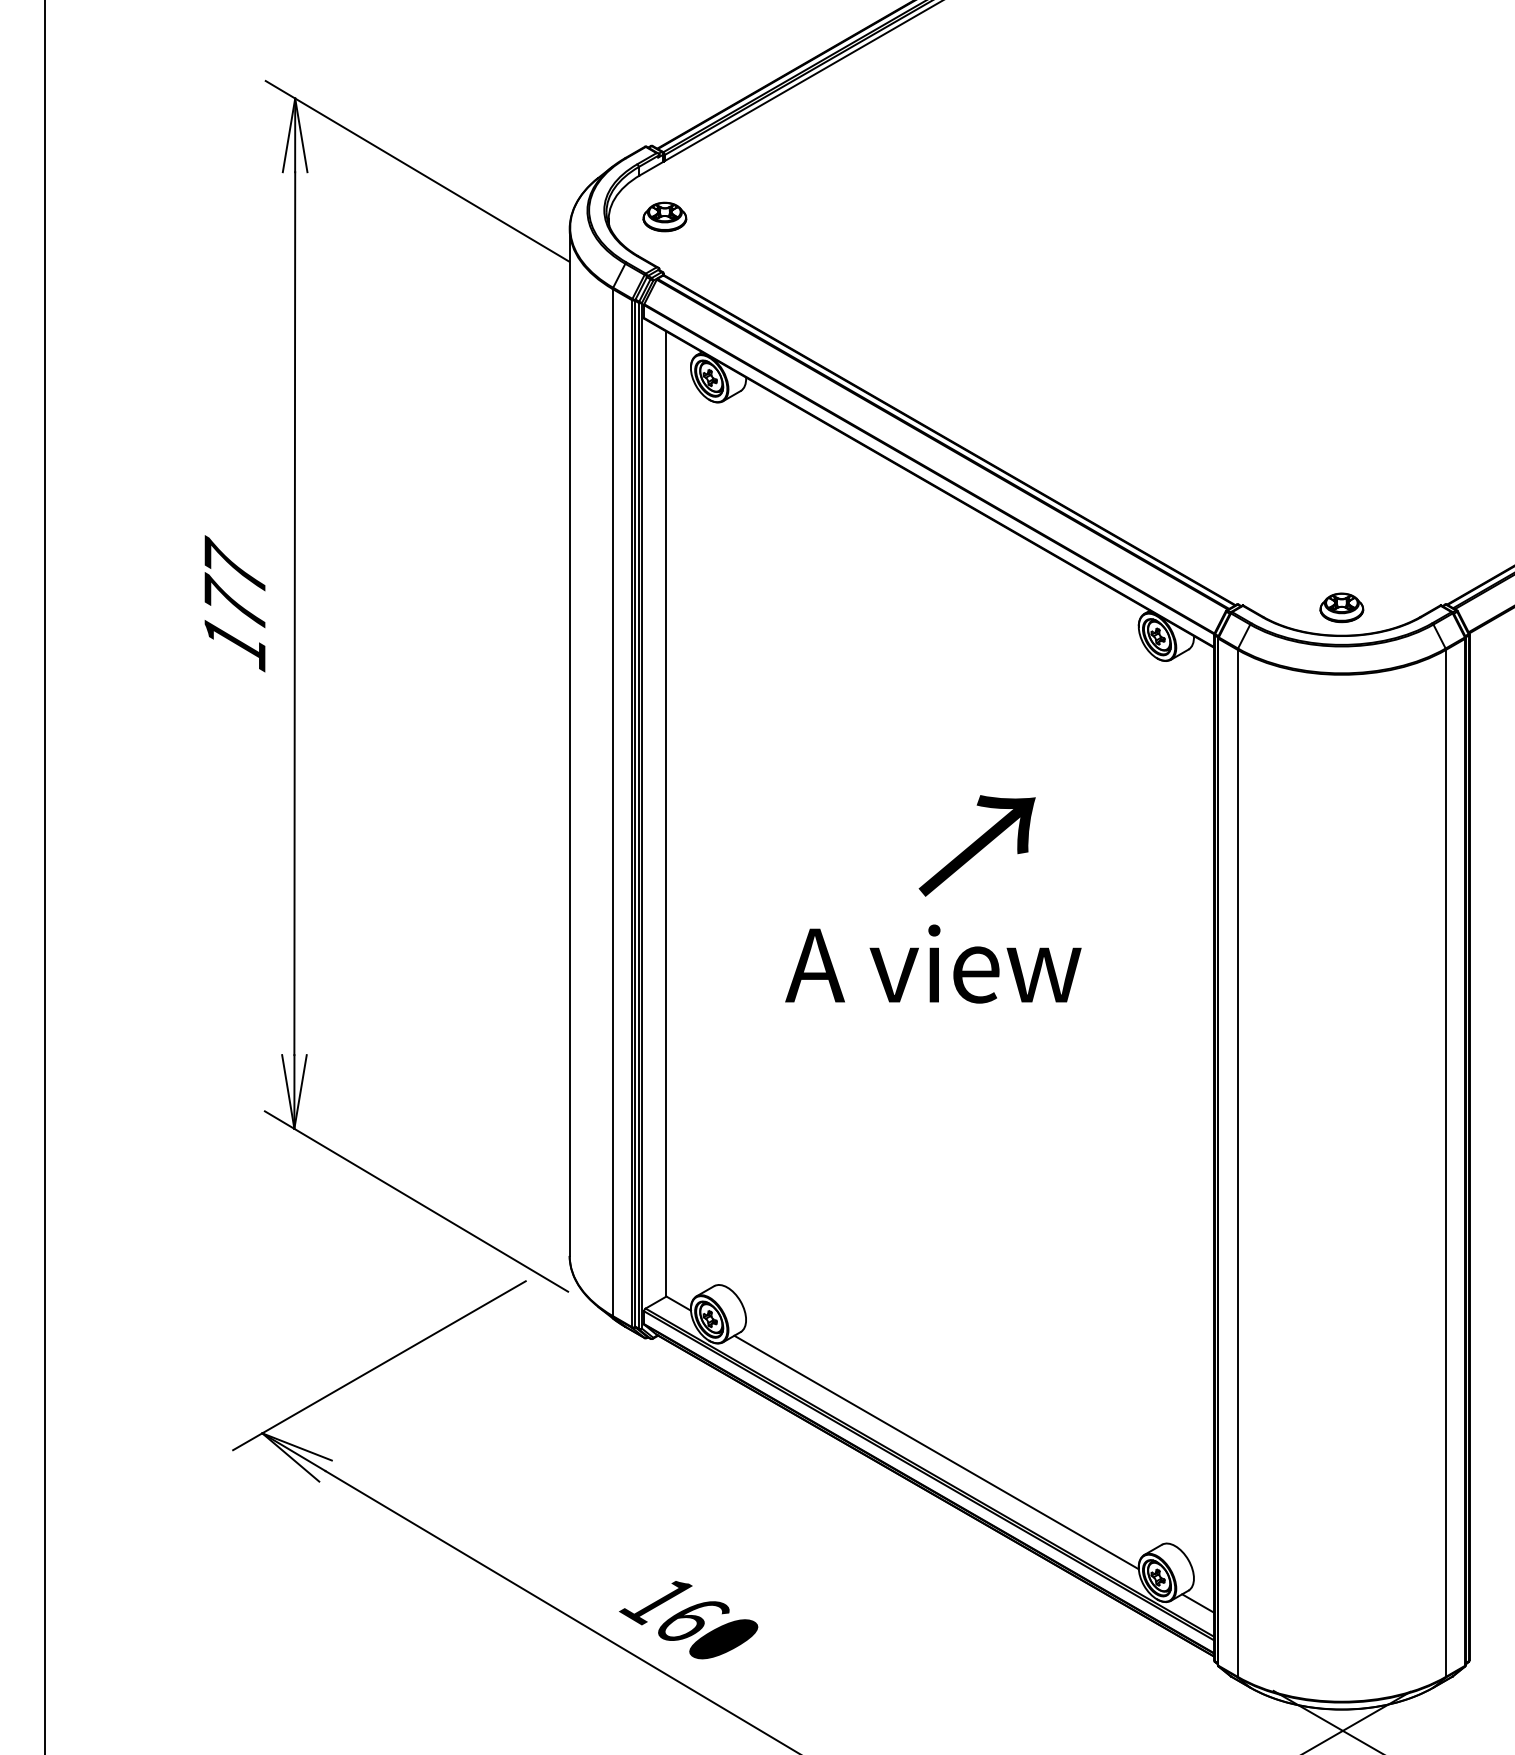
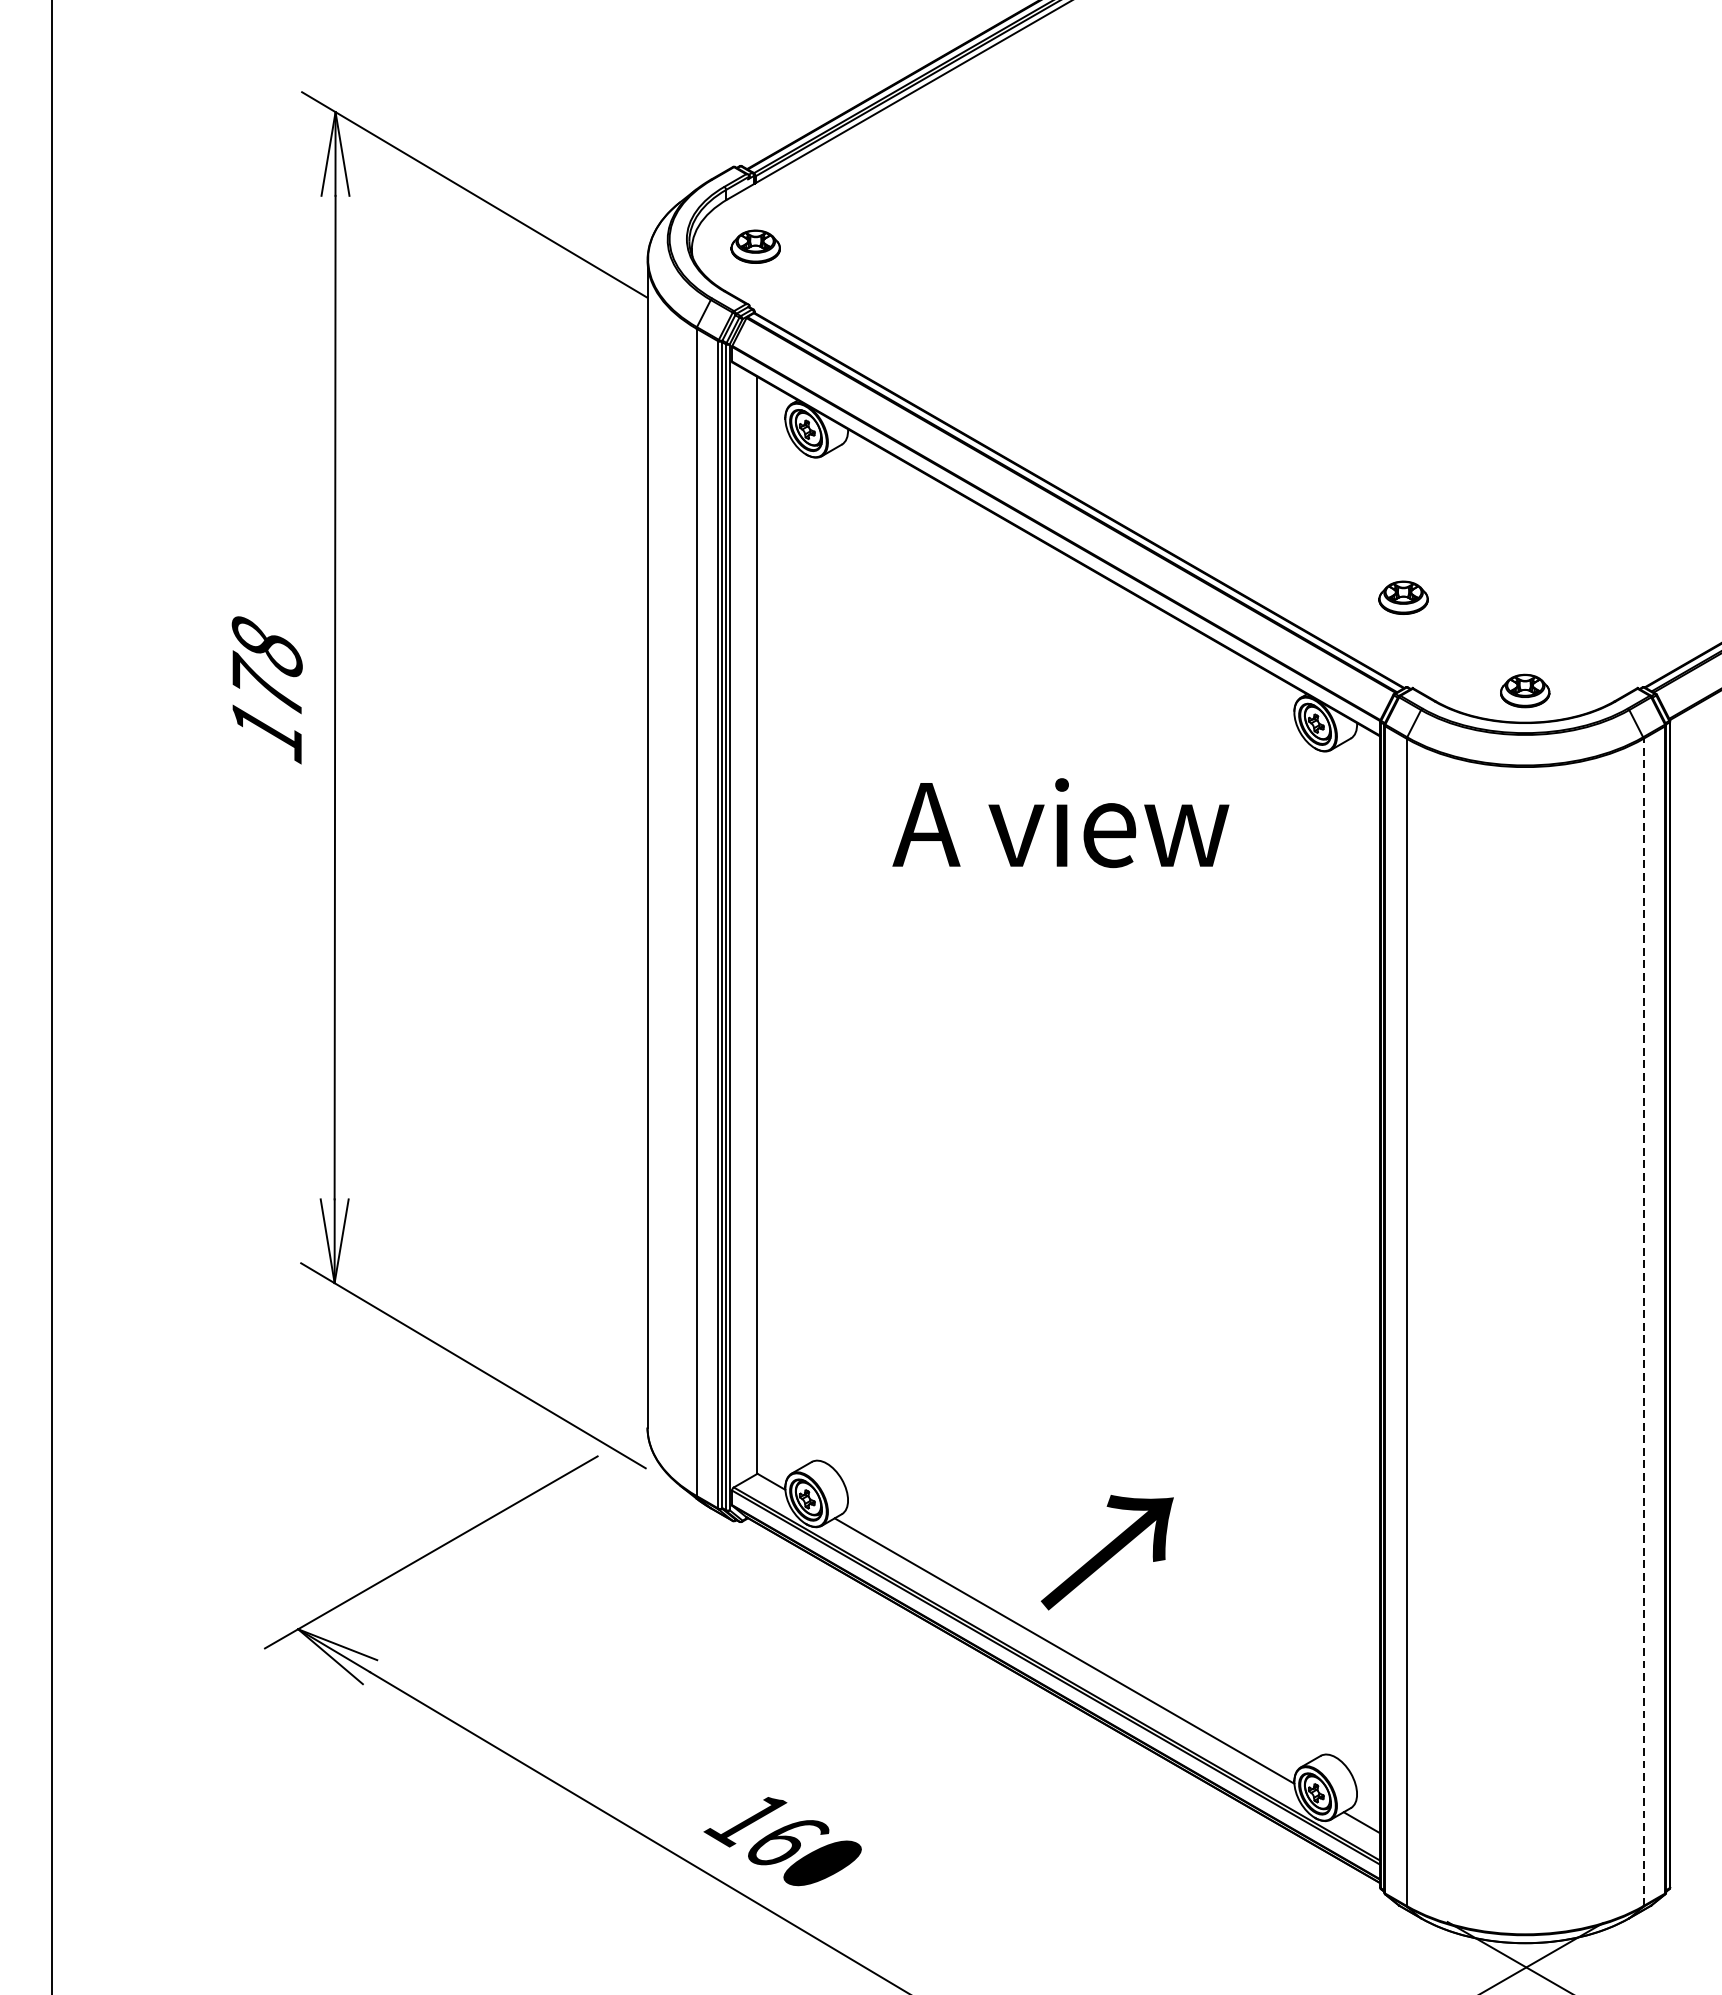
part: (1234, 525) -> (1403, 597), added
text: (235, 565) -> (267, 642), 177 -> 178
text: (976, 845) -> (1106, 1552), moved
text: (933, 963) -> (1061, 822), moved
line: (1446, 1162) -> (1644, 1321), solid -> dashed

